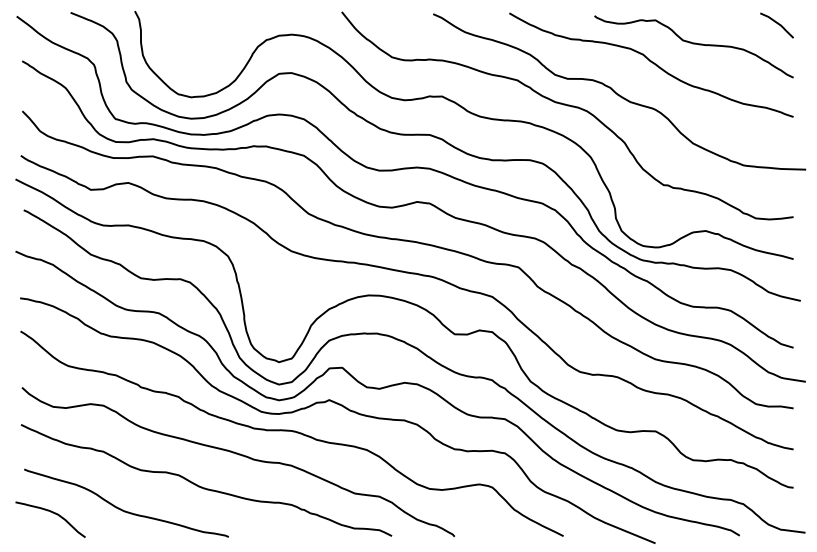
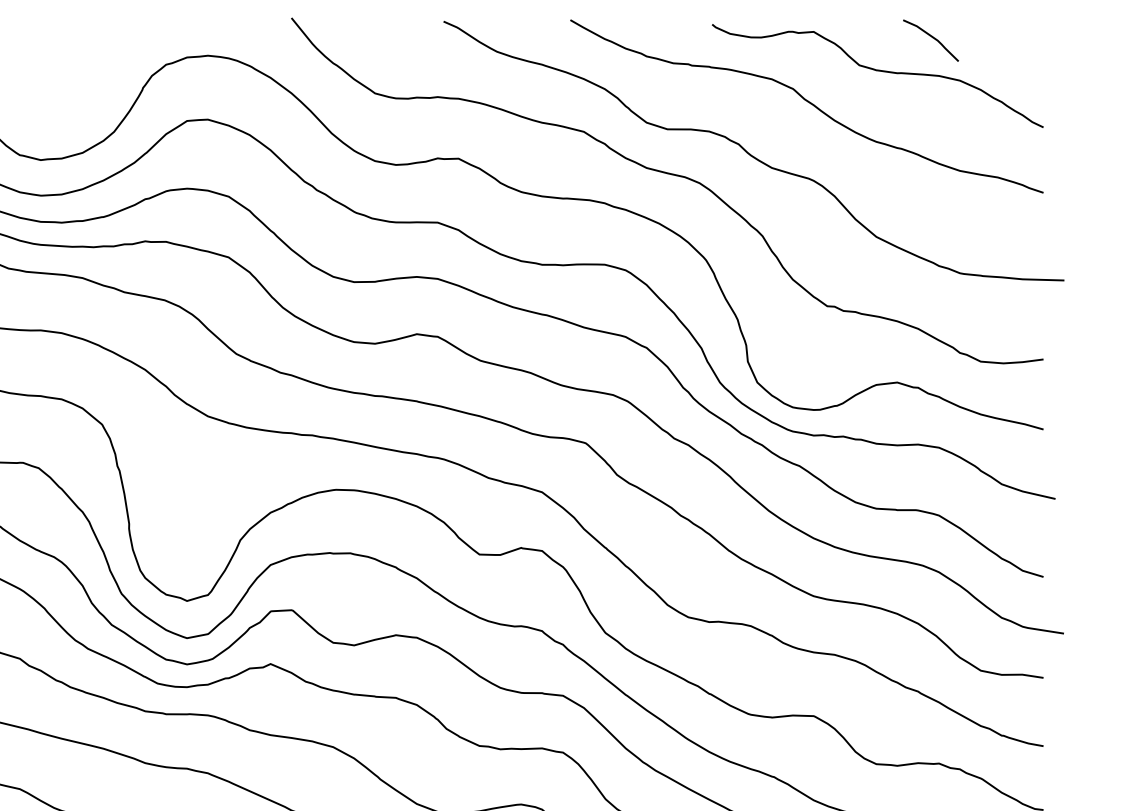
curve: (777, 24) -> (931, 38), moved

